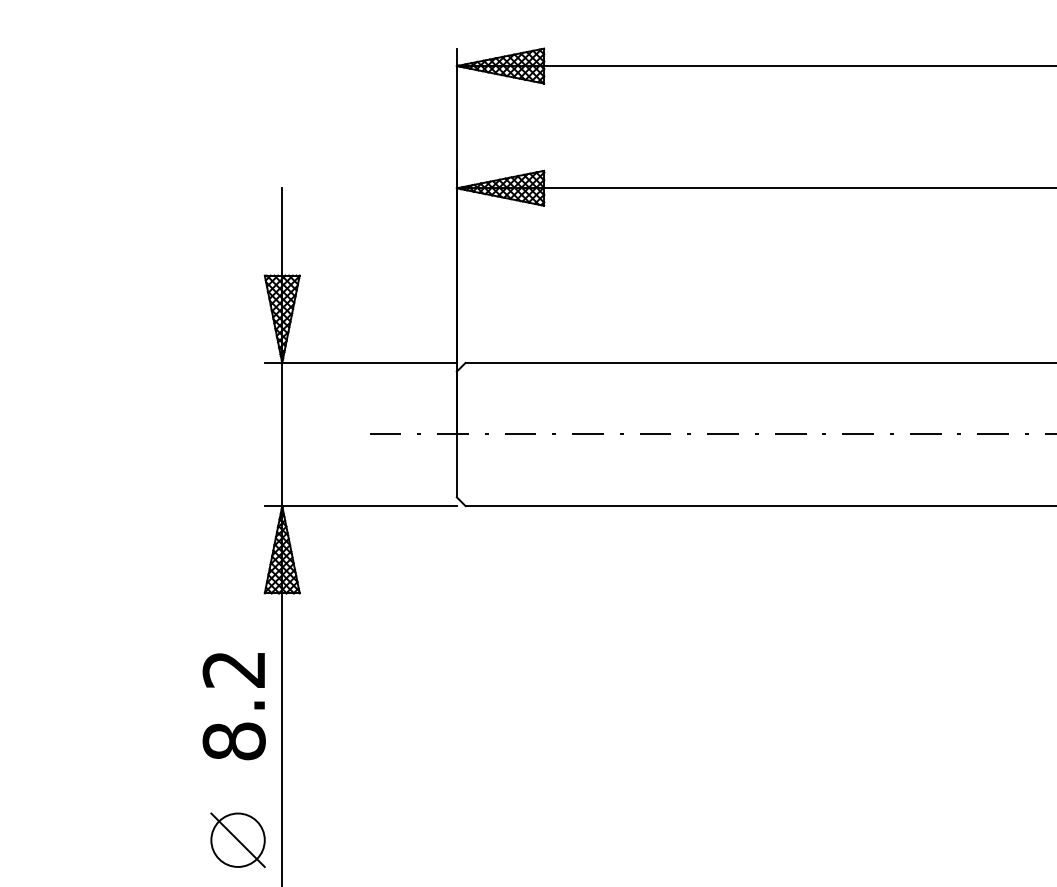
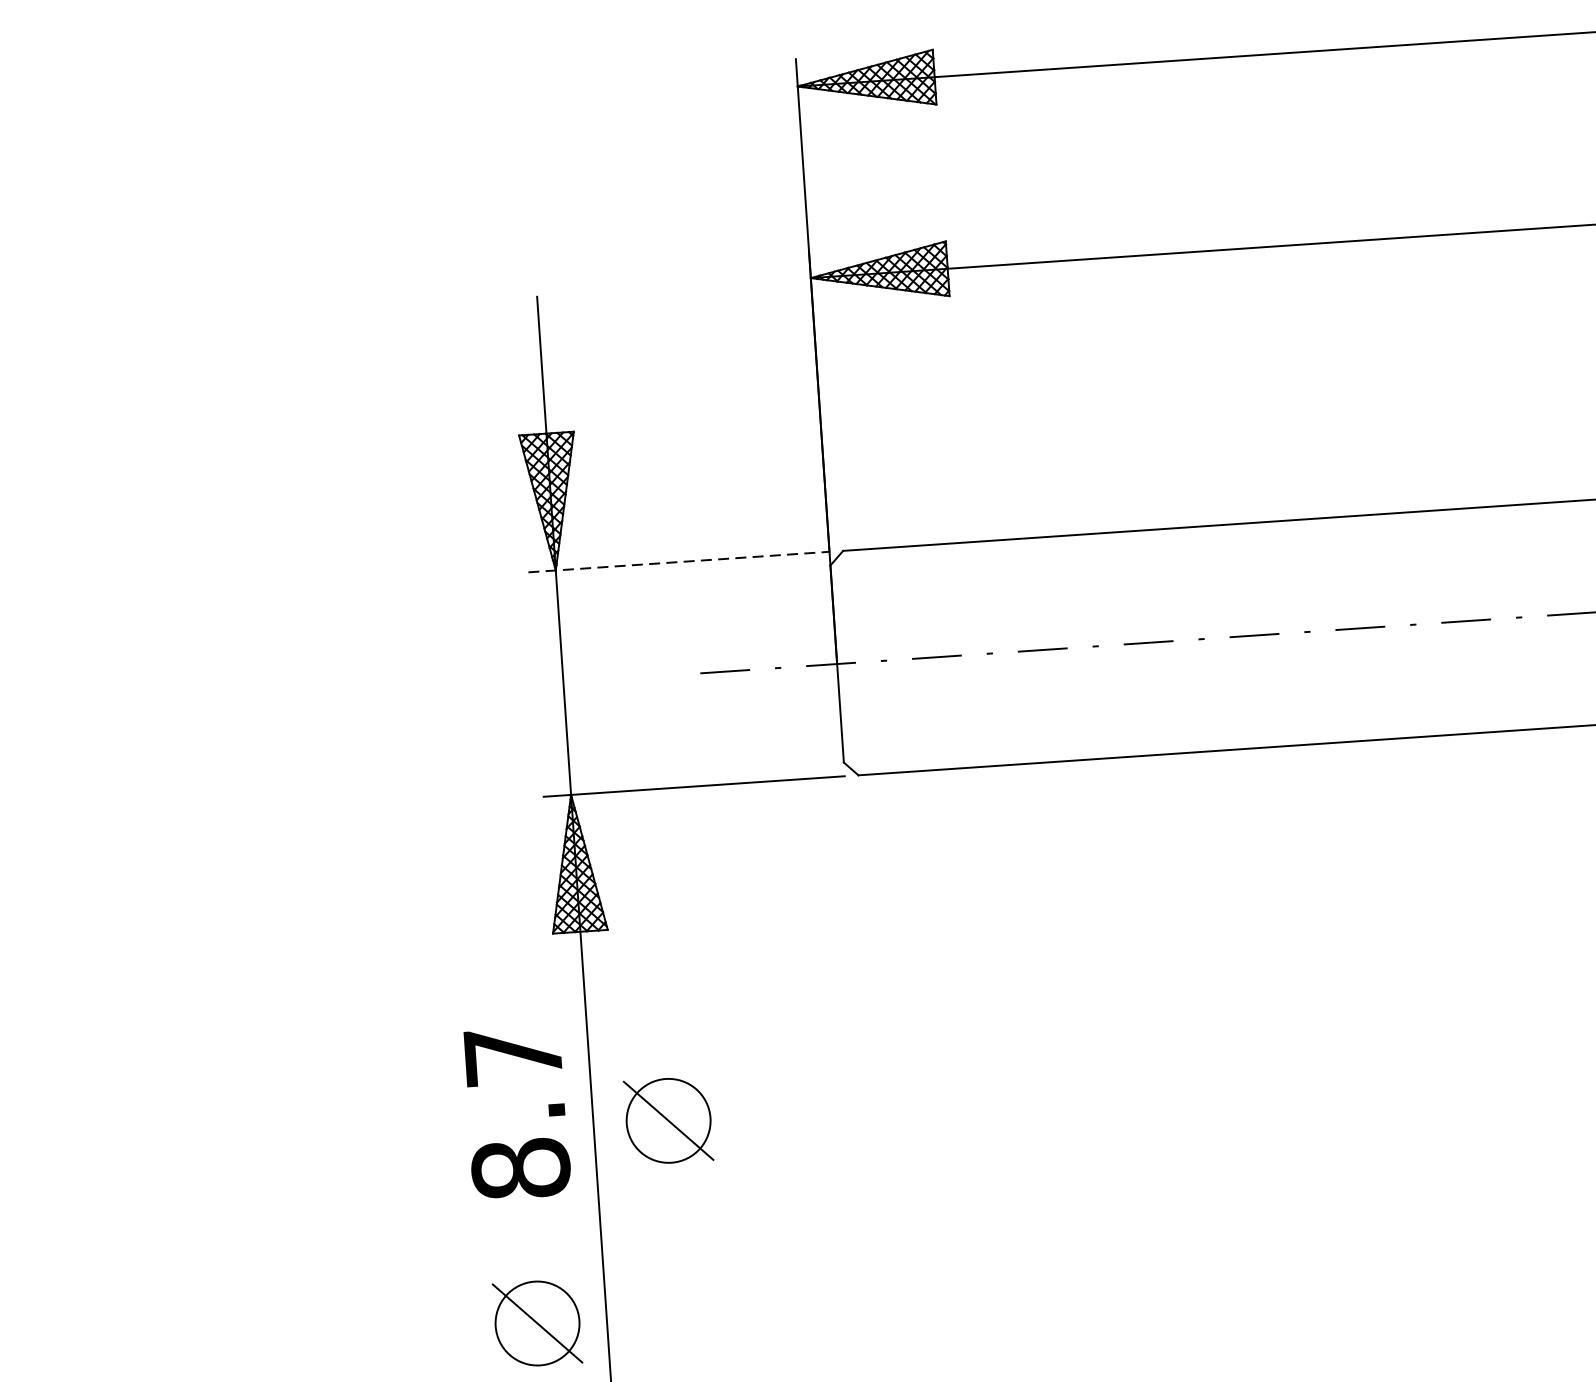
line: (361, 362) -> (679, 561), solid -> dashed
text: (233, 669) -> (512, 1056), 8.2 -> 8.7
part: (329, 716) -> (667, 1119), added

